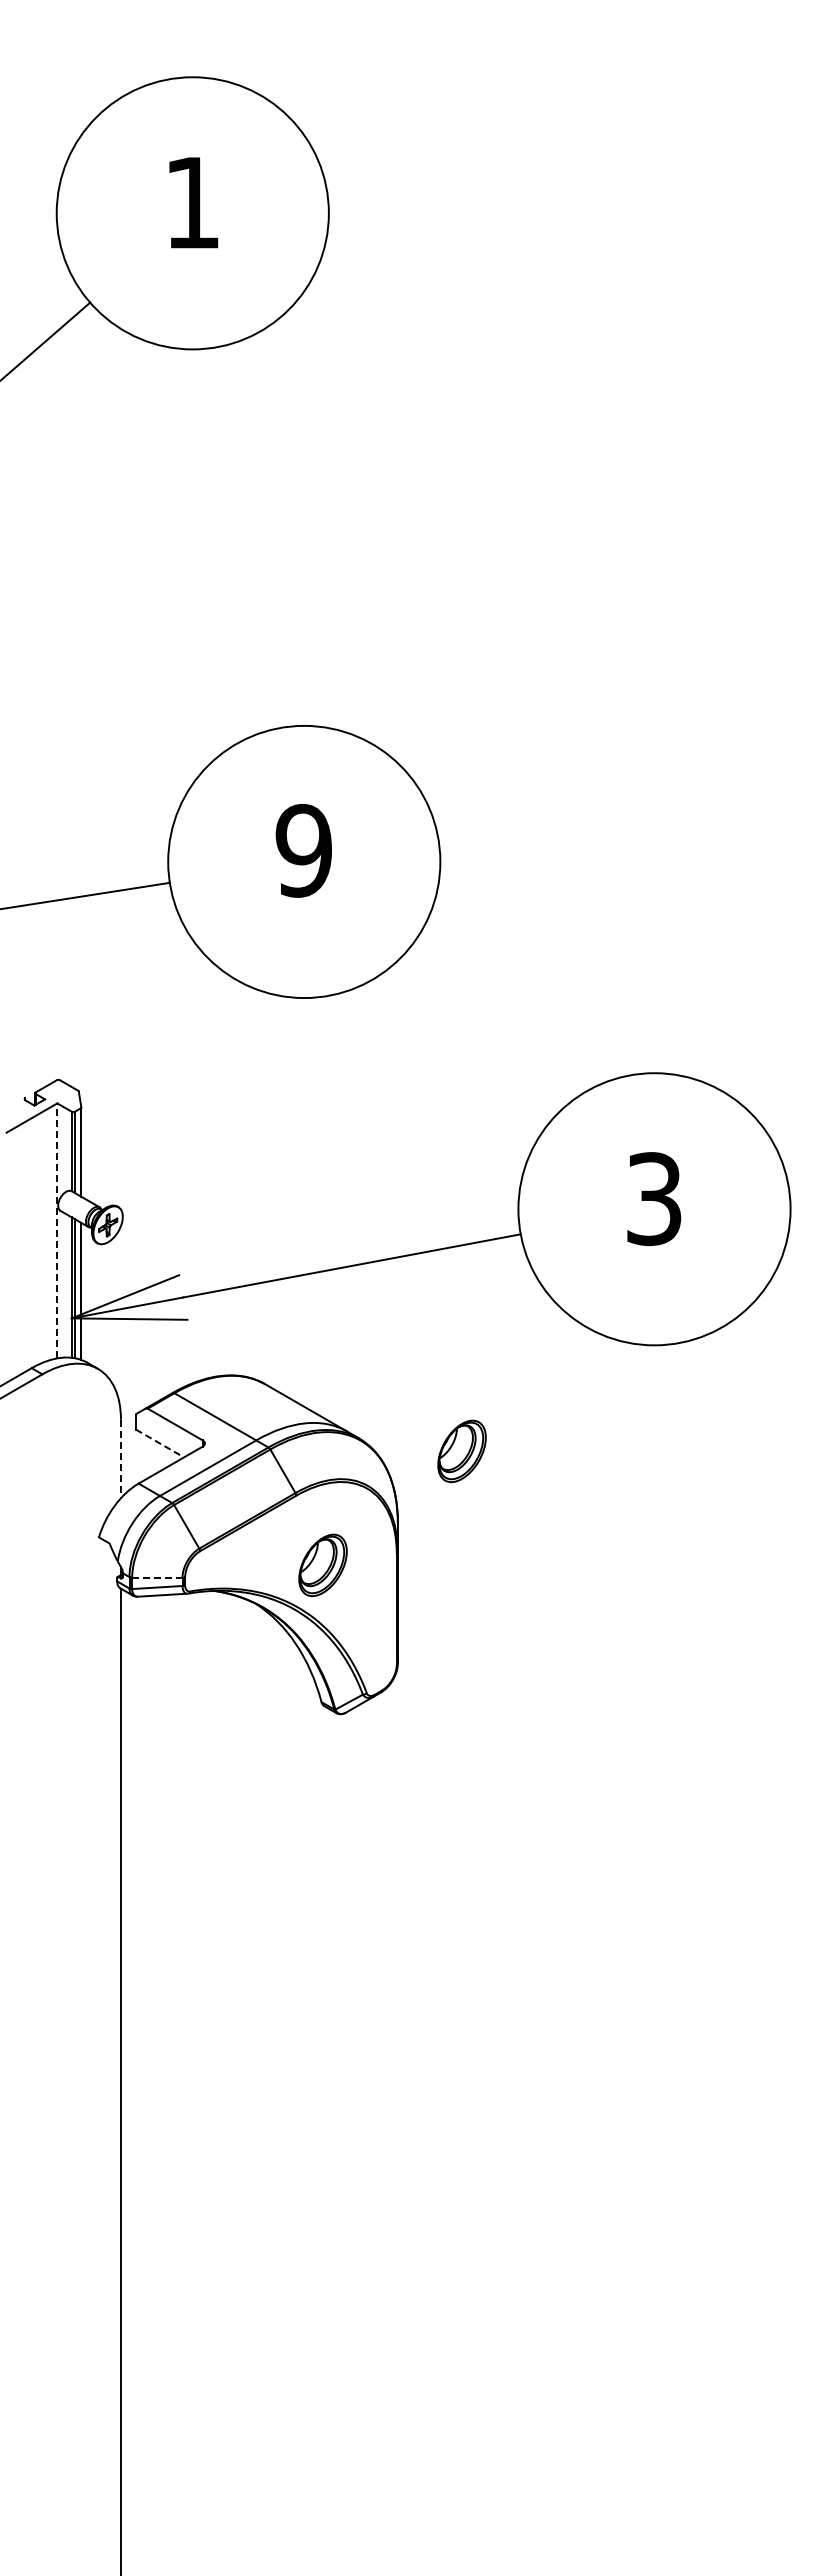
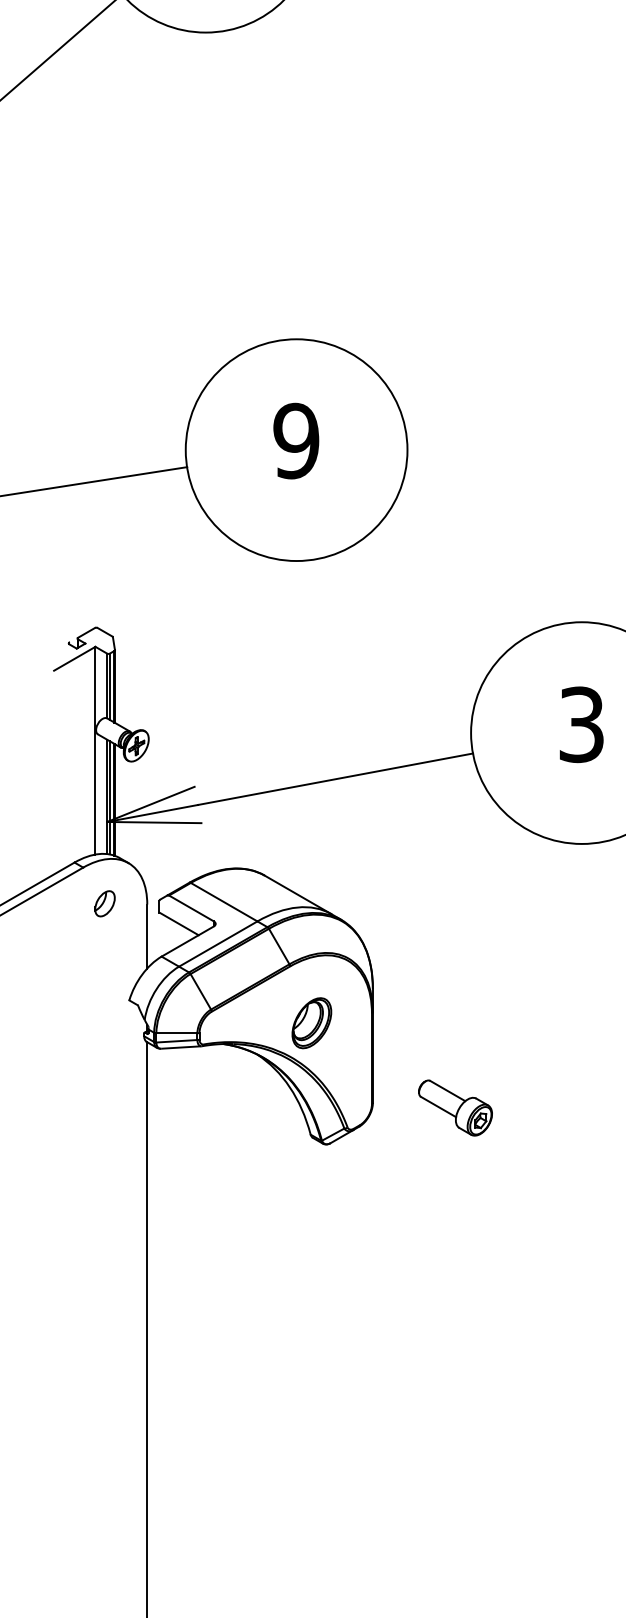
line: (57, 1230) -> (95, 750), dashed -> solid
part: (68, 1418) -> (104, 903), added
line: (160, 1443) -> (179, 923), dashed -> solid
part: (461, 1451) -> (424, 930), removed
line: (120, 1459) -> (146, 936), dashed -> solid
line: (157, 1577) -> (177, 1033), dashed -> solid
part: (499, 1669) -> (455, 1108), added

